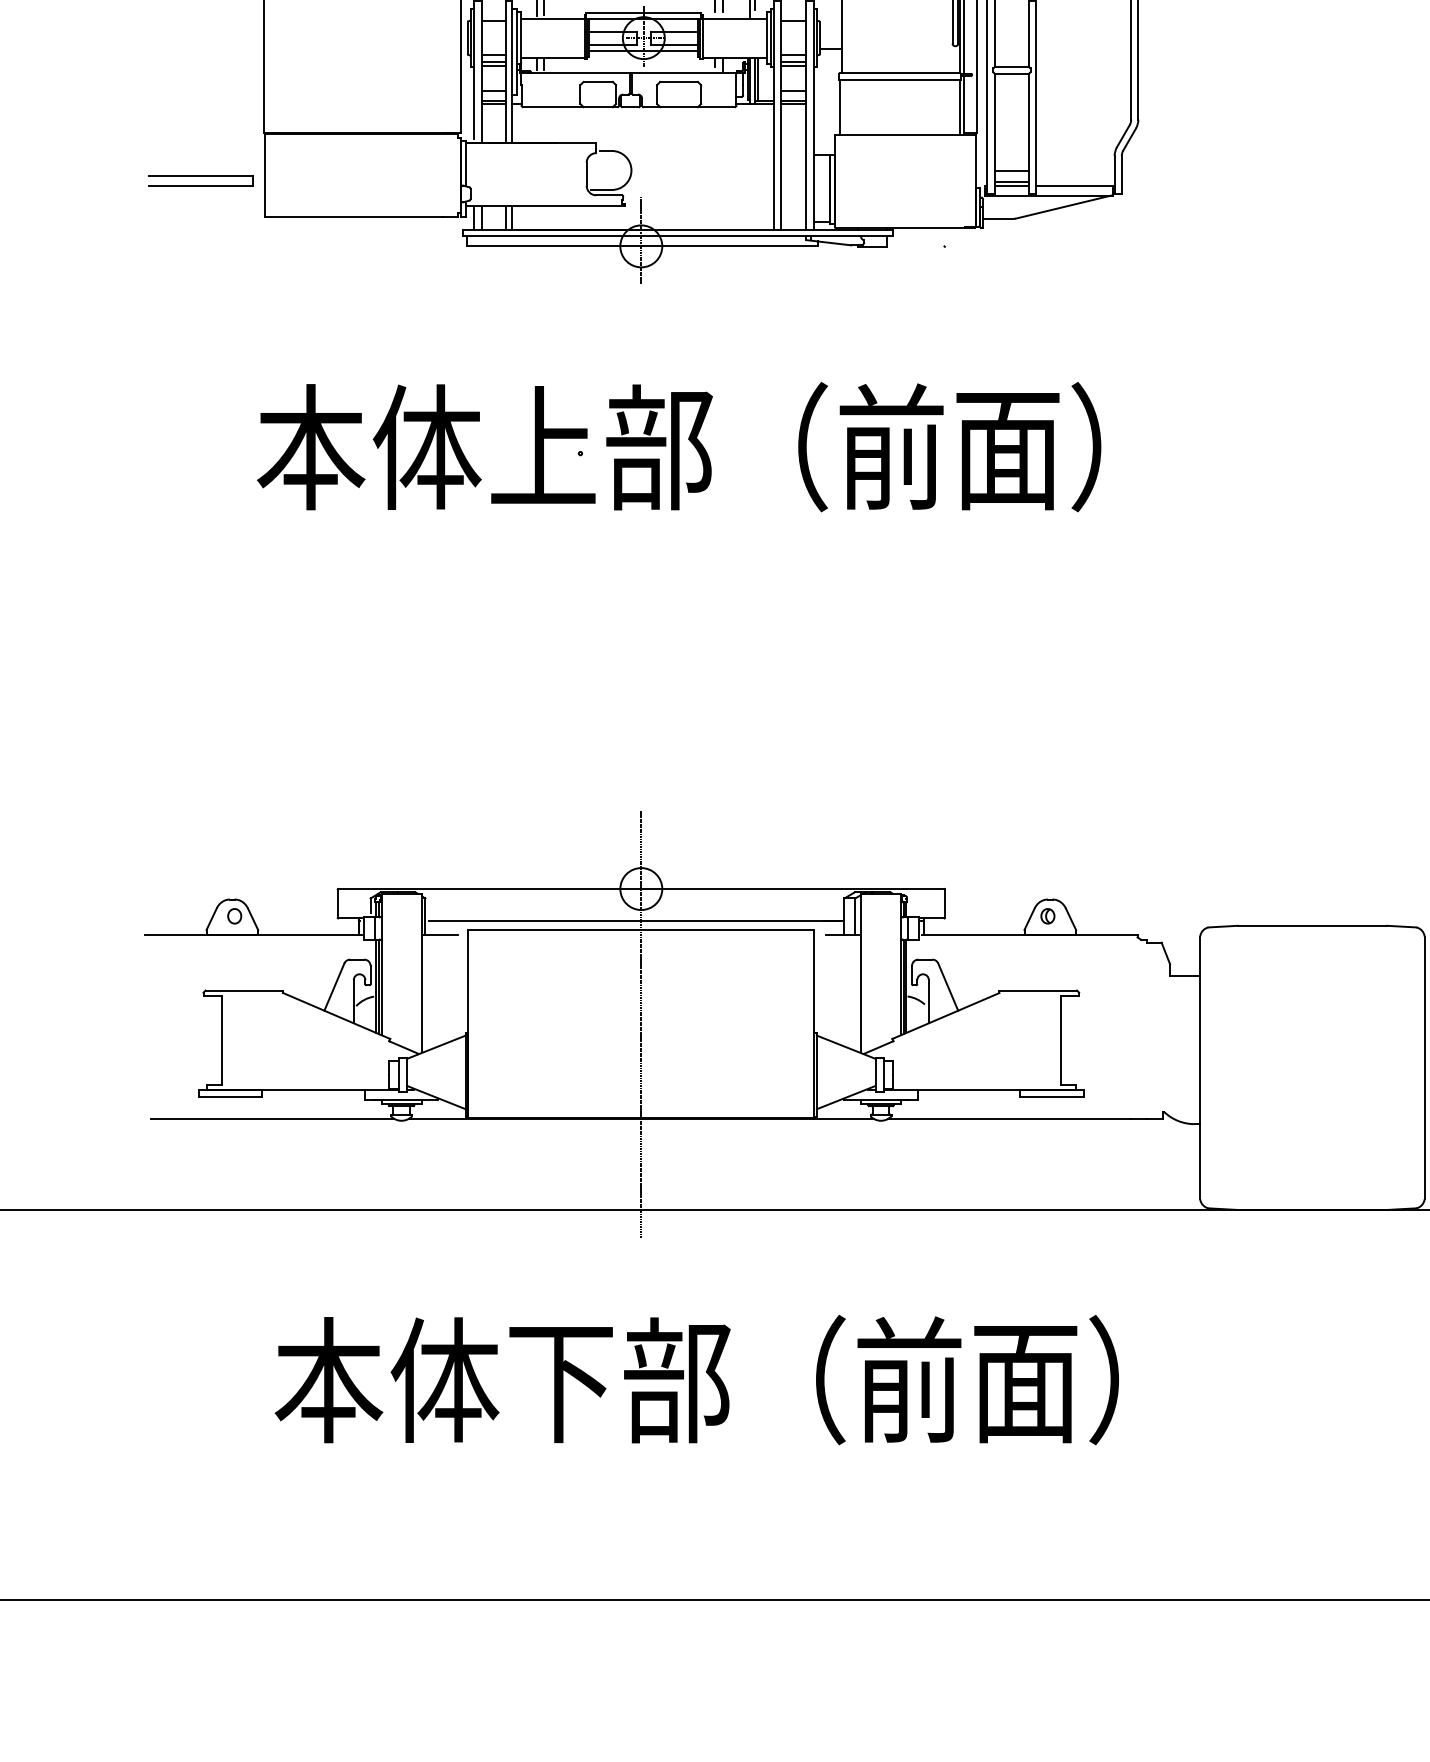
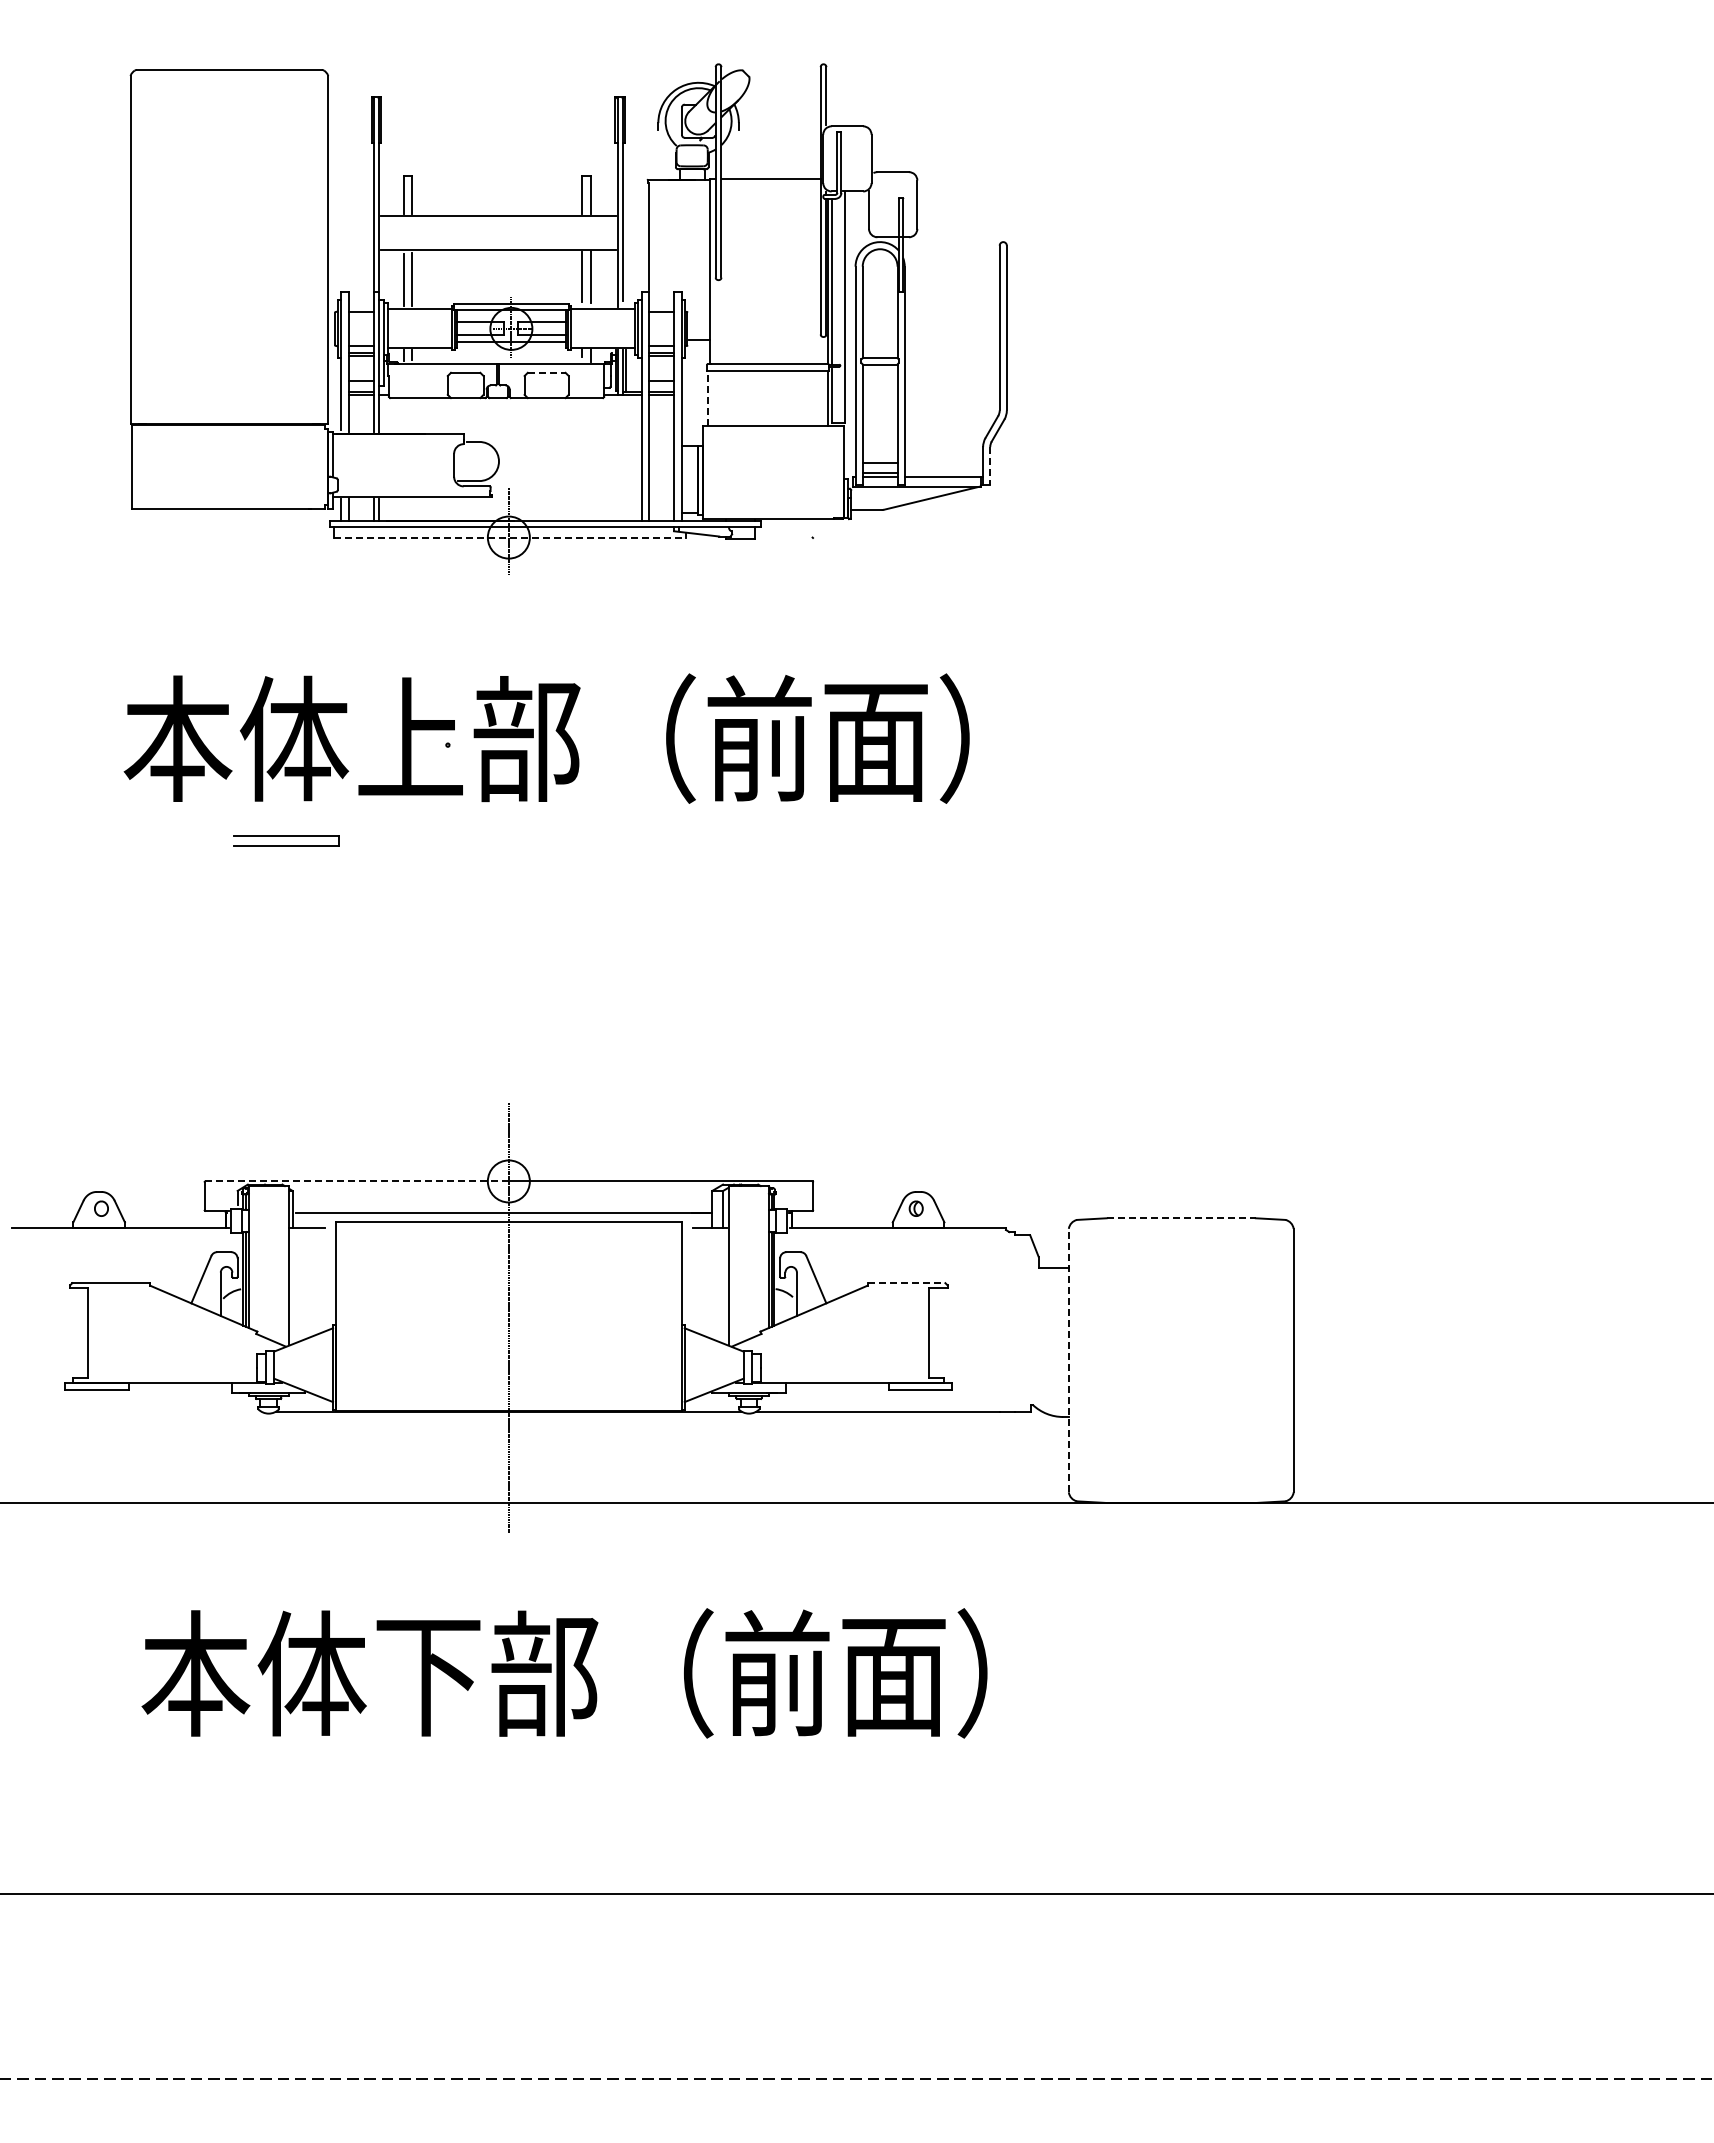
line: (678, 81) -> (546, 372), solid -> dashed
line: (840, 107) -> (708, 398), solid -> dashed
line: (1122, 175) -> (990, 466), solid -> dashed
part: (200, 180) -> (286, 840), moved
line: (642, 246) -> (510, 537), solid -> dashed
line: (490, 889) -> (357, 1181), solid -> dashed
line: (1312, 926) -> (1181, 1218), solid -> dashed
line: (1038, 990) -> (906, 1283), solid -> dashed
line: (1199, 1067) -> (1068, 1360), solid -> dashed
line: (272, 1118) -> (139, 1411), removed

